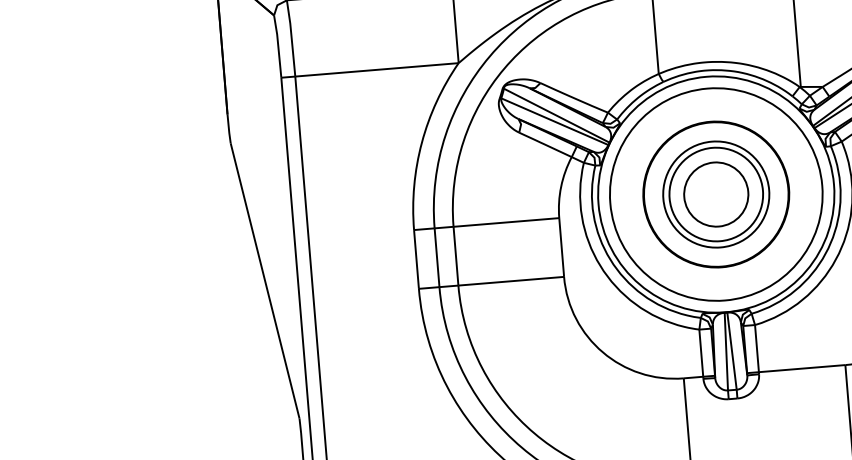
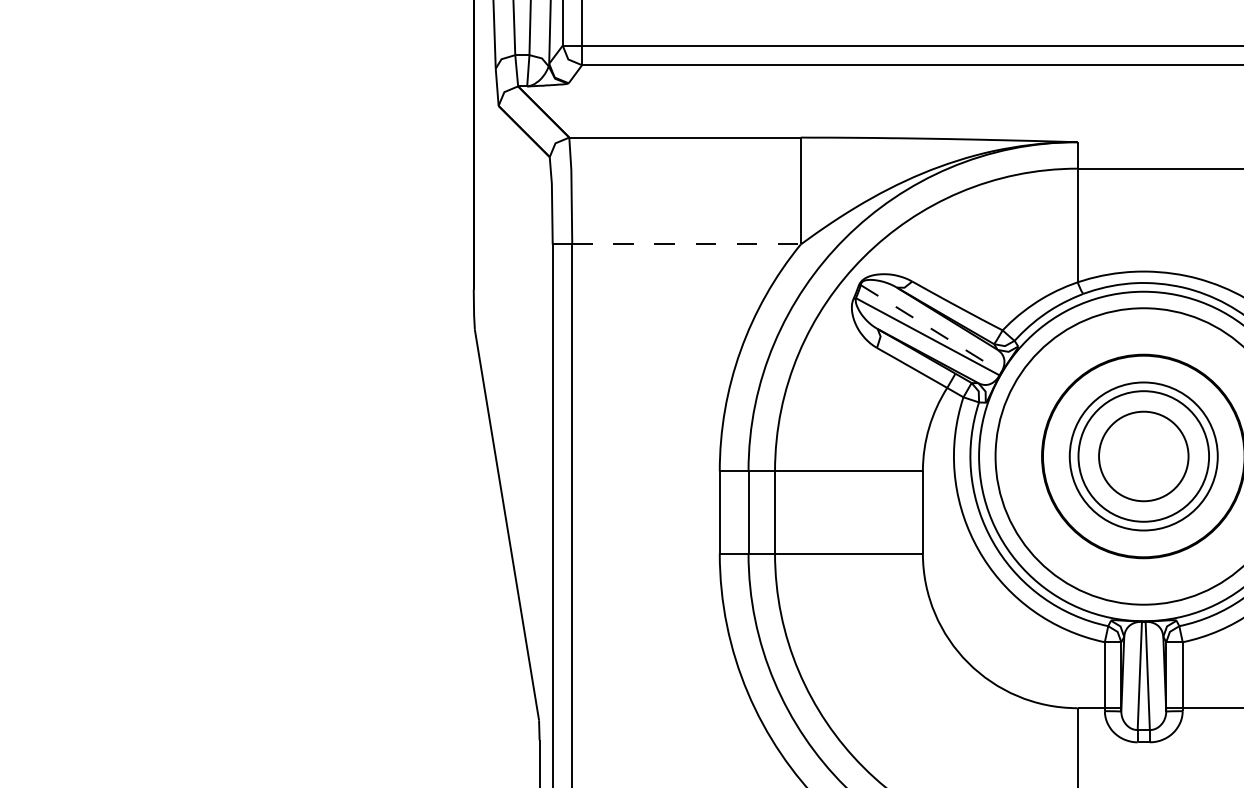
line: (377, 69) -> (687, 244), solid -> dashed
line: (557, 115) -> (931, 328), solid -> dashed

